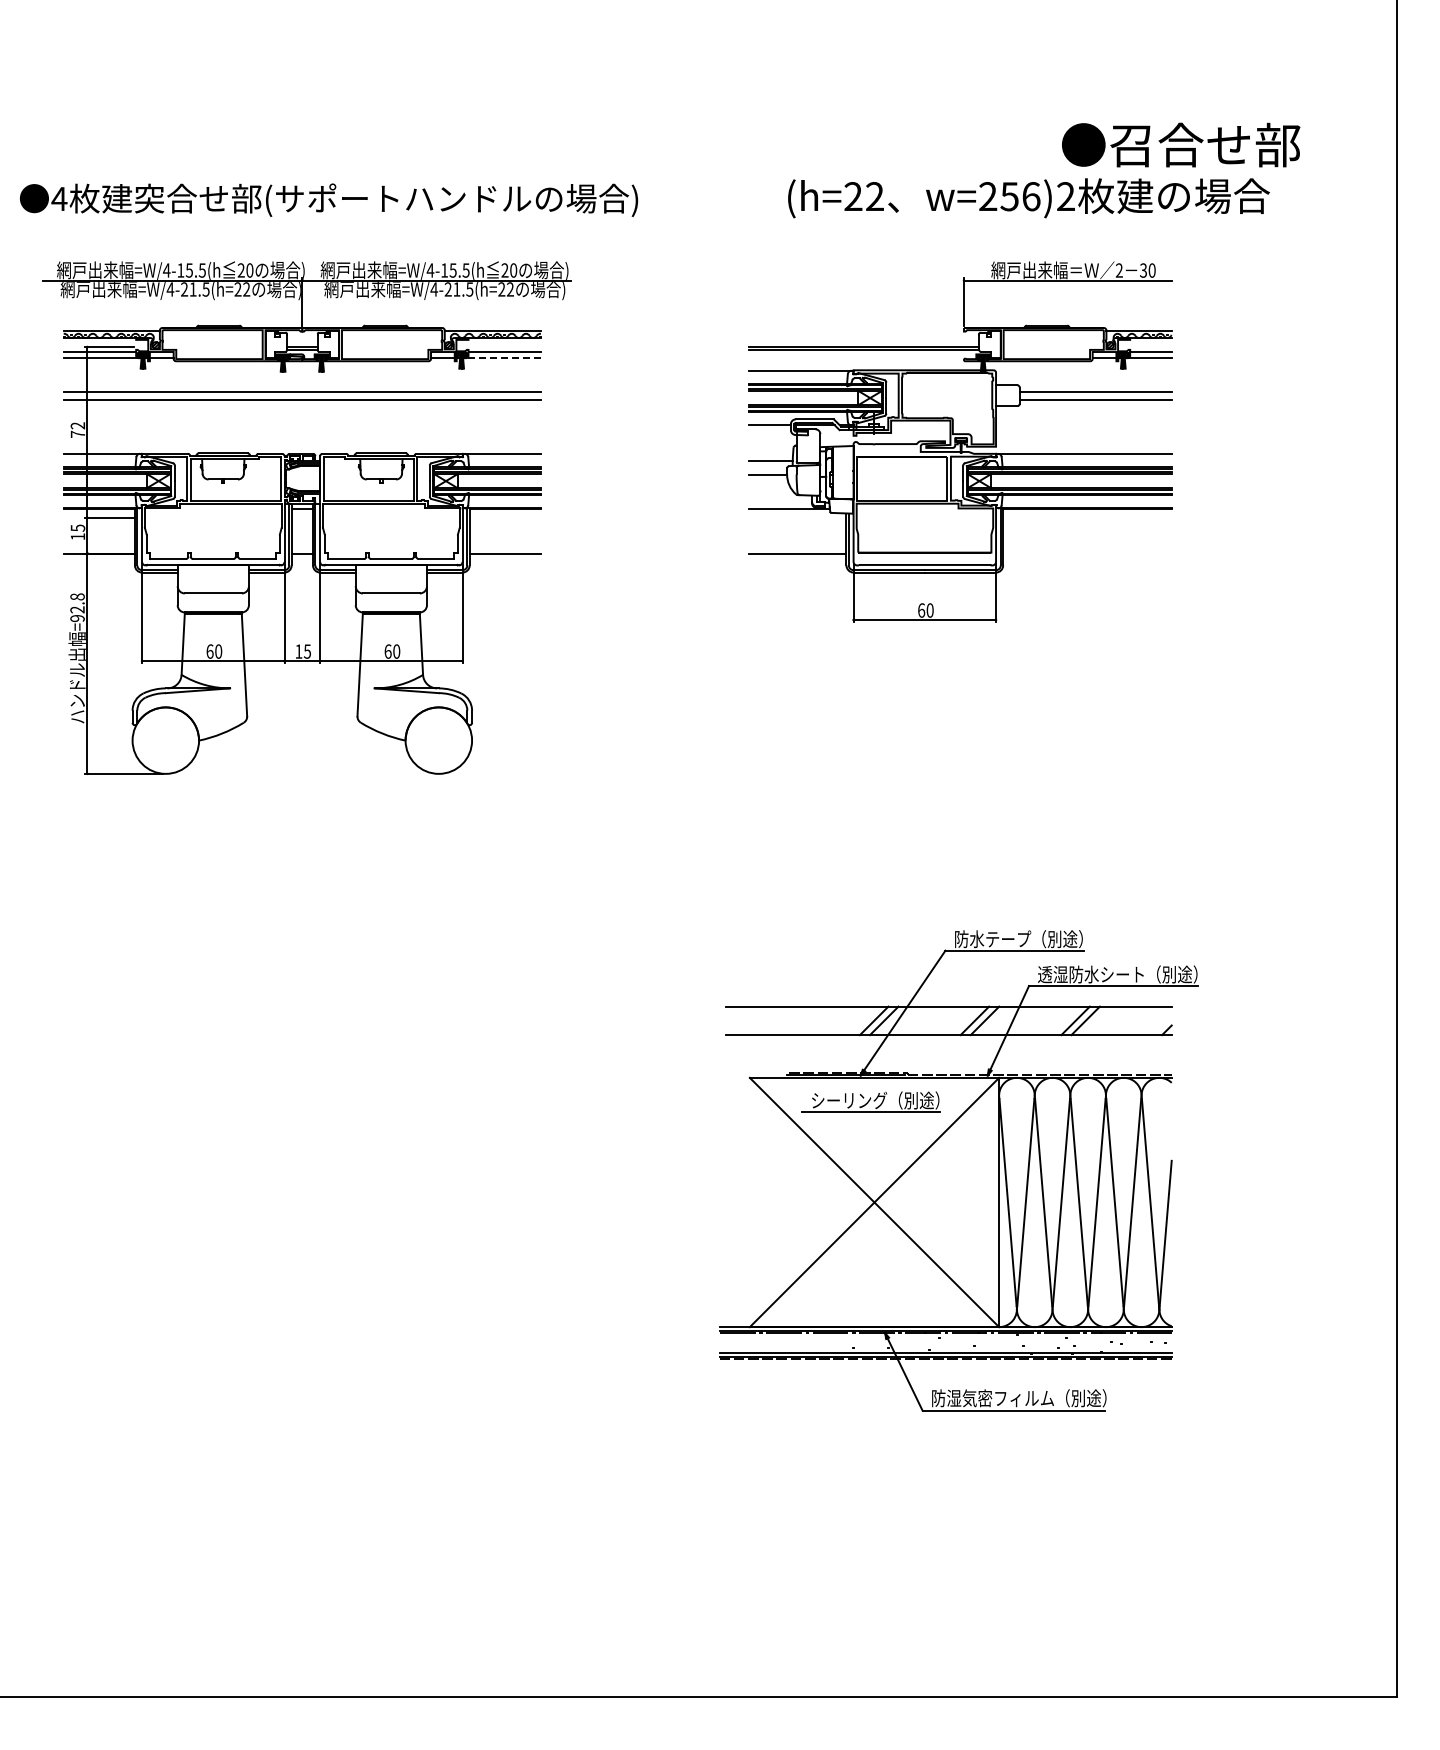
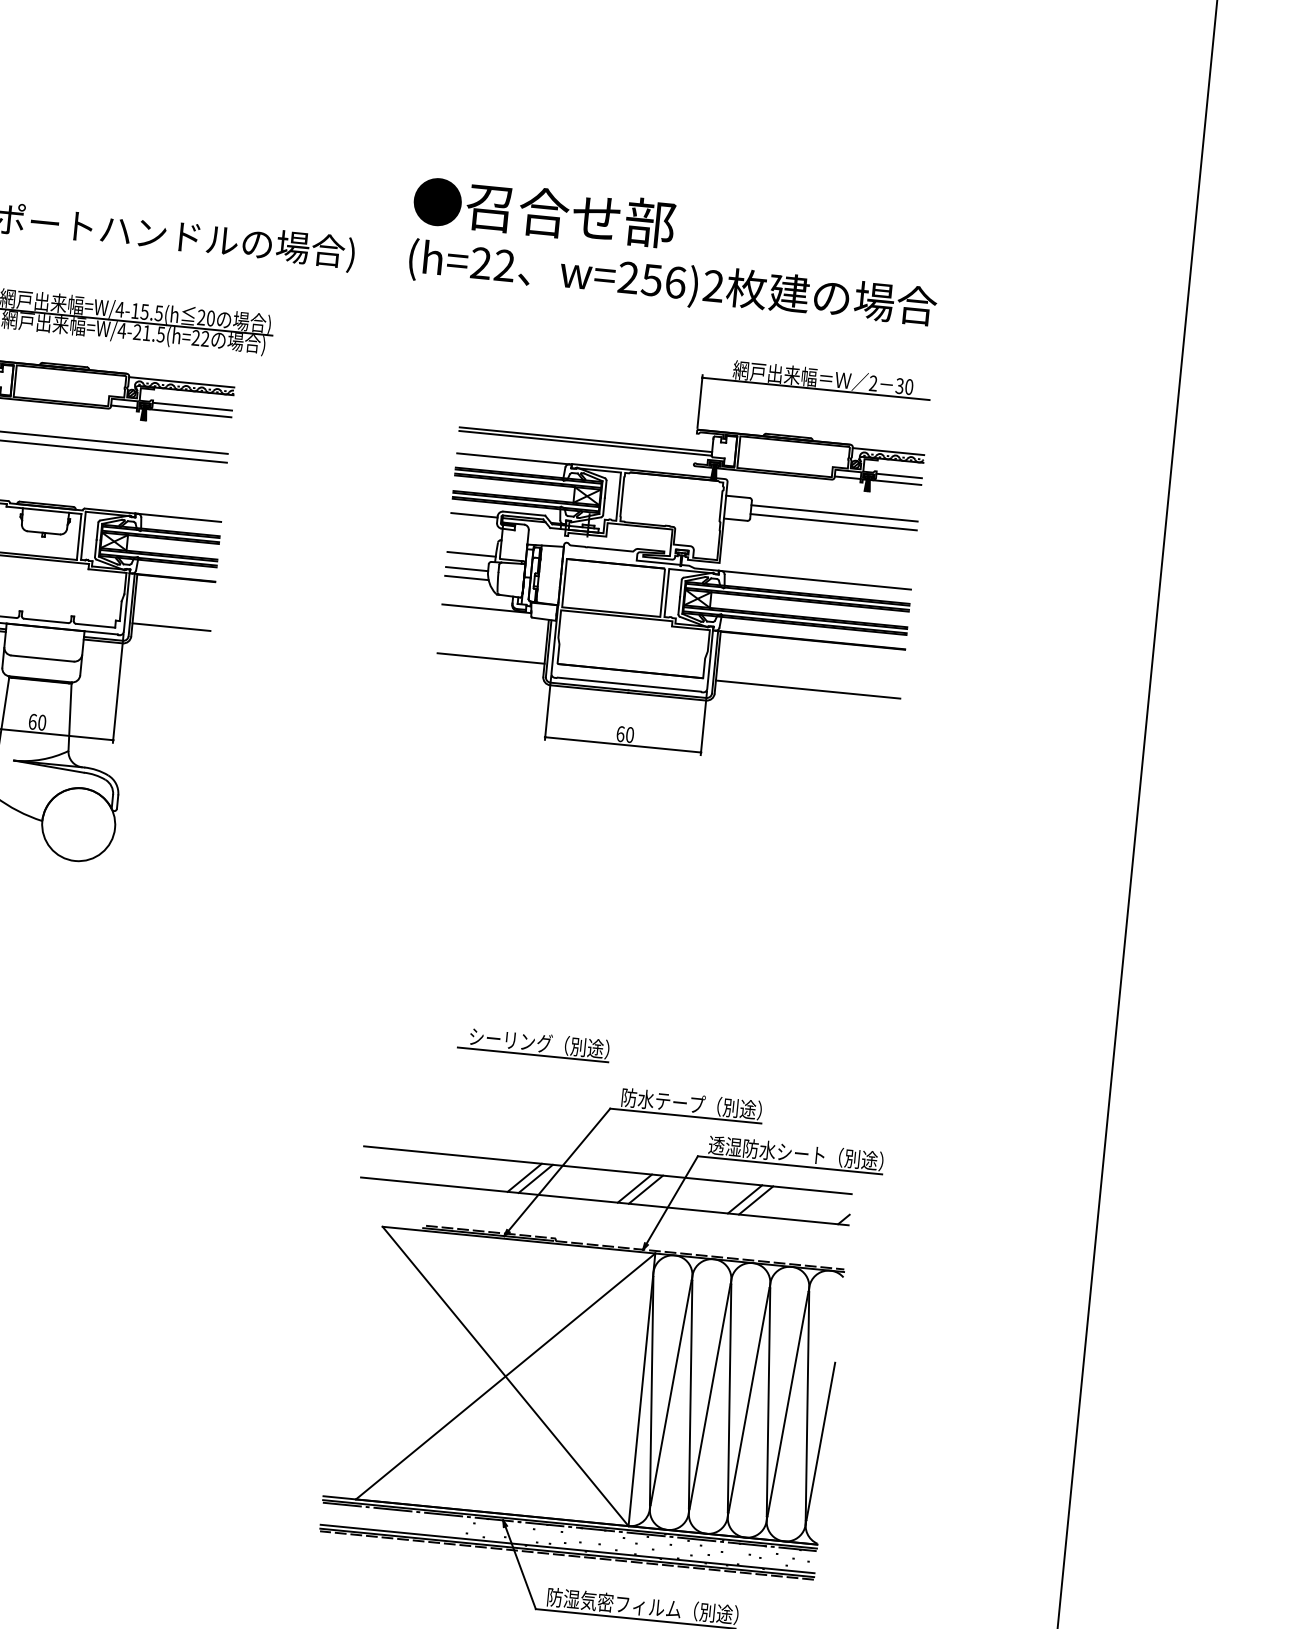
text: (1181, 144) -> (544, 212), moved
text: (1028, 198) -> (672, 284), moved
line: (499, 358) -> (186, 413), dashed -> solid
line: (768, 482) -> (466, 577), added
line: (1087, 553) -> (808, 689), added
part: (870, 1101) -> (533, 1043), moved

